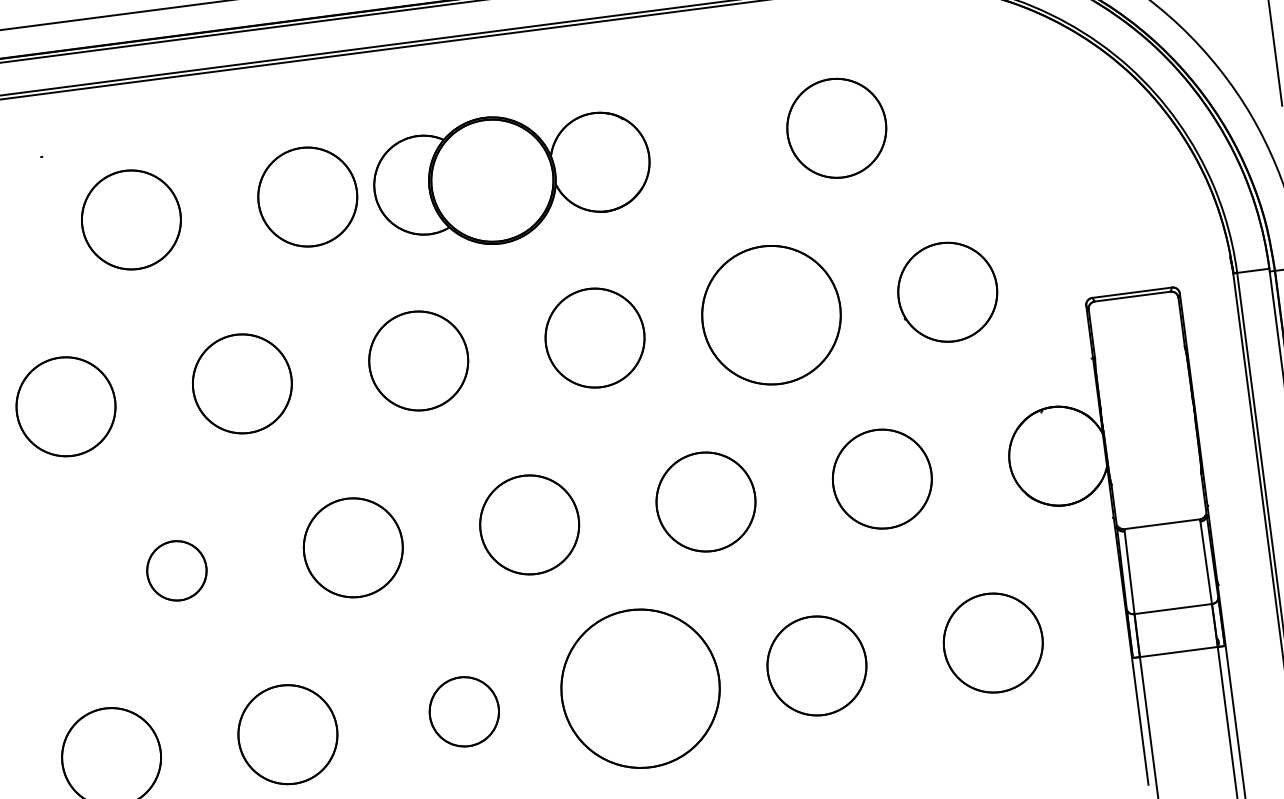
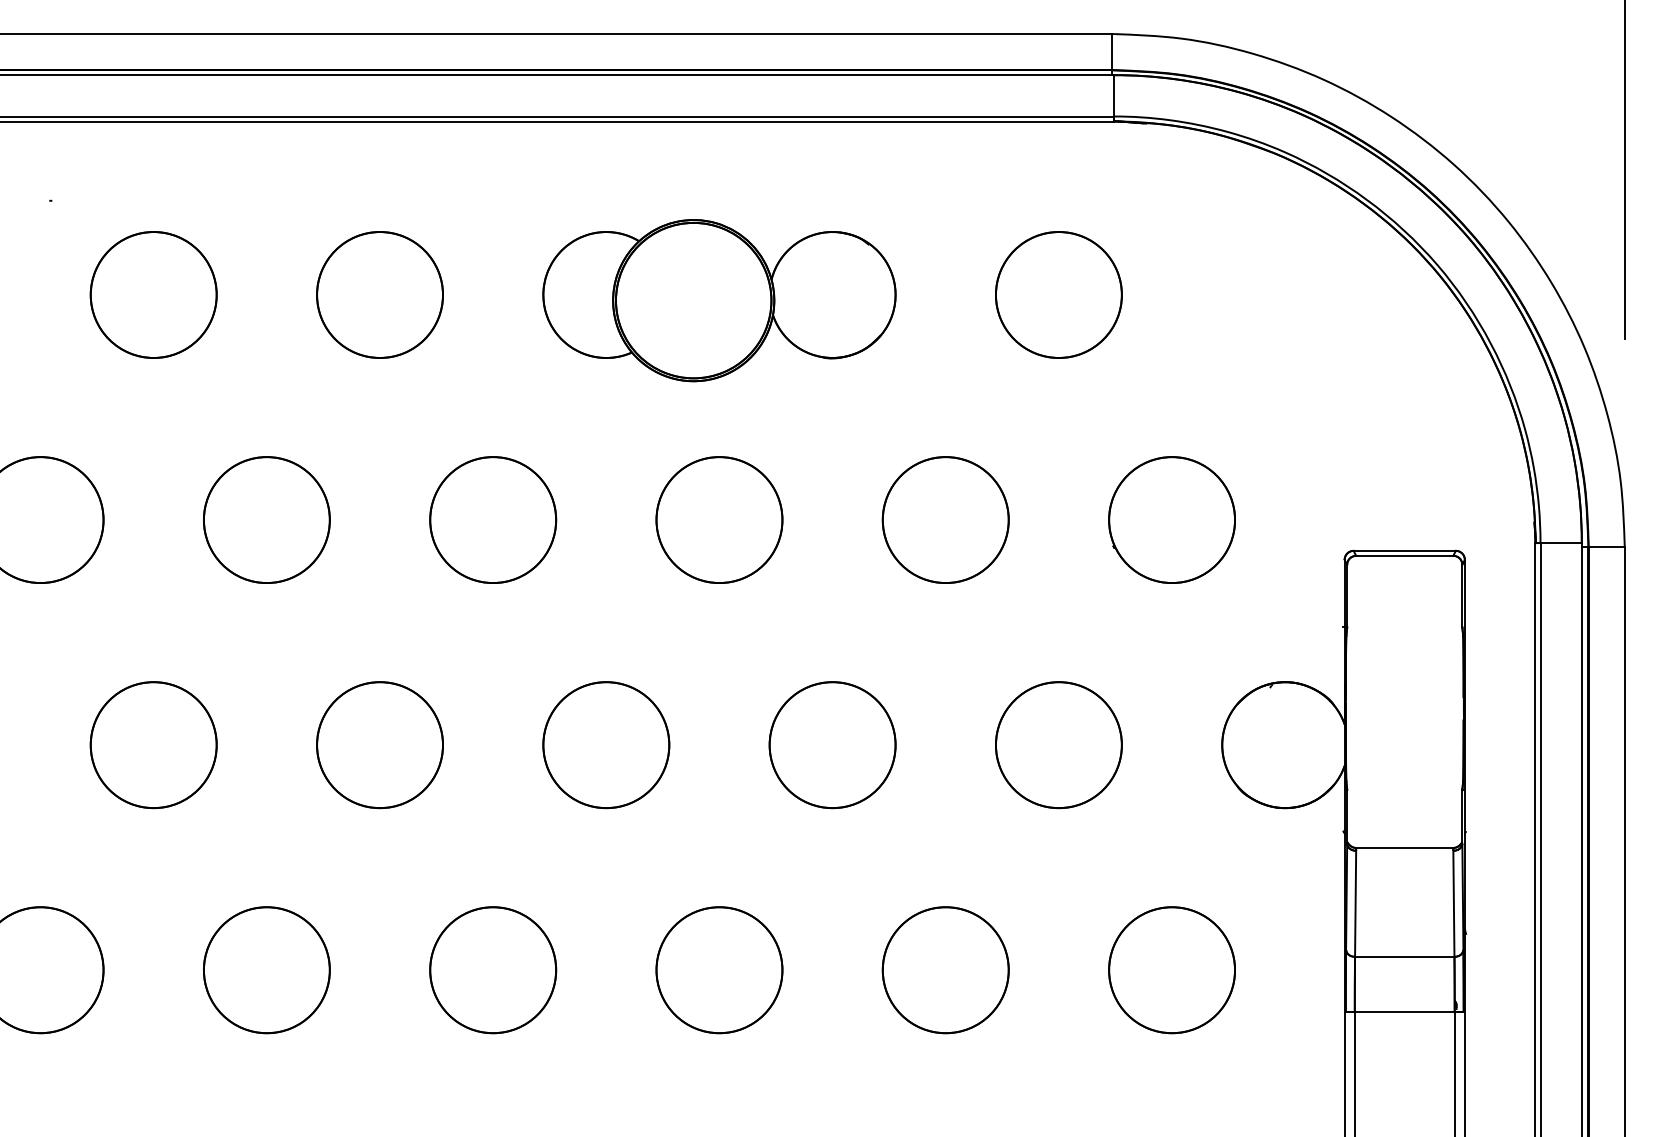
part: (512, 177) -> (719, 300), moved
part: (771, 314) -> (945, 519), size x0.71
part: (176, 571) -> (153, 745), size x1.67
part: (640, 689) -> (719, 970), size x0.62
part: (464, 711) -> (493, 970), size x1.43

